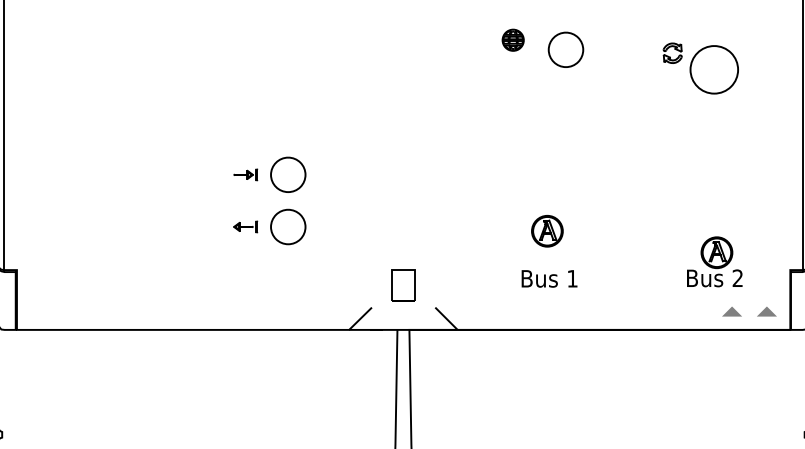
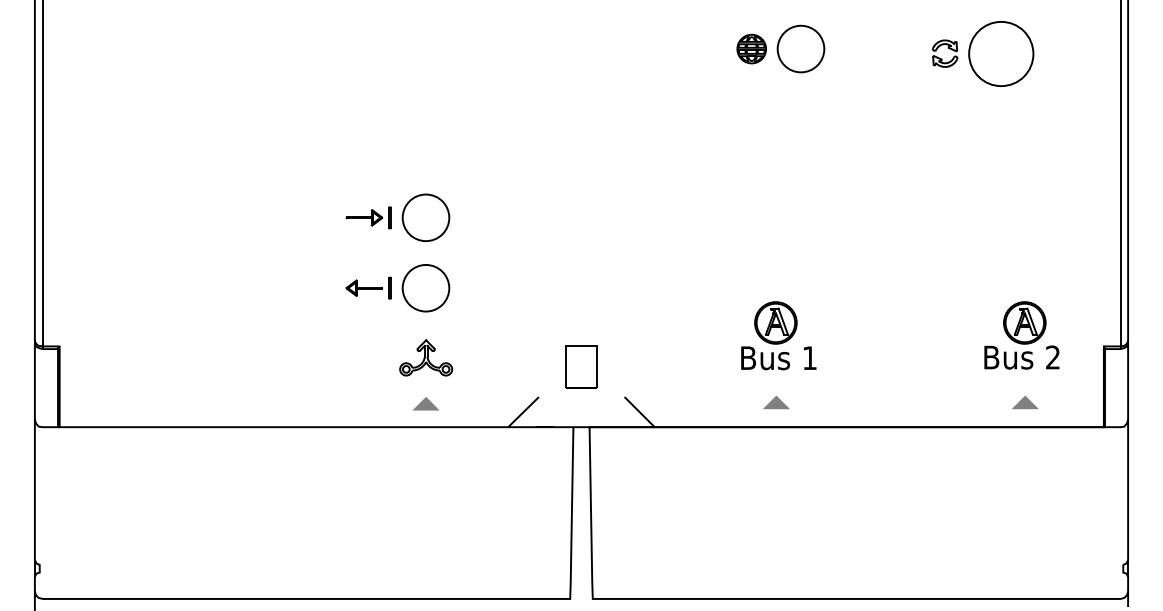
part: (513, 39) -> (751, 48), moved
part: (714, 69) -> (1001, 53), moved
part: (245, 174) -> (368, 217), size x1.43
part: (245, 226) -> (368, 287), size x1.43
part: (547, 230) -> (775, 322), moved
part: (714, 262) -> (1021, 335), moved
part: (288, 278) -> (426, 357), added
fill: (547, 311) -> (776, 402), added
part: (767, 311) -> (1072, 402), removed
fill: (287, 312) -> (425, 403), added

